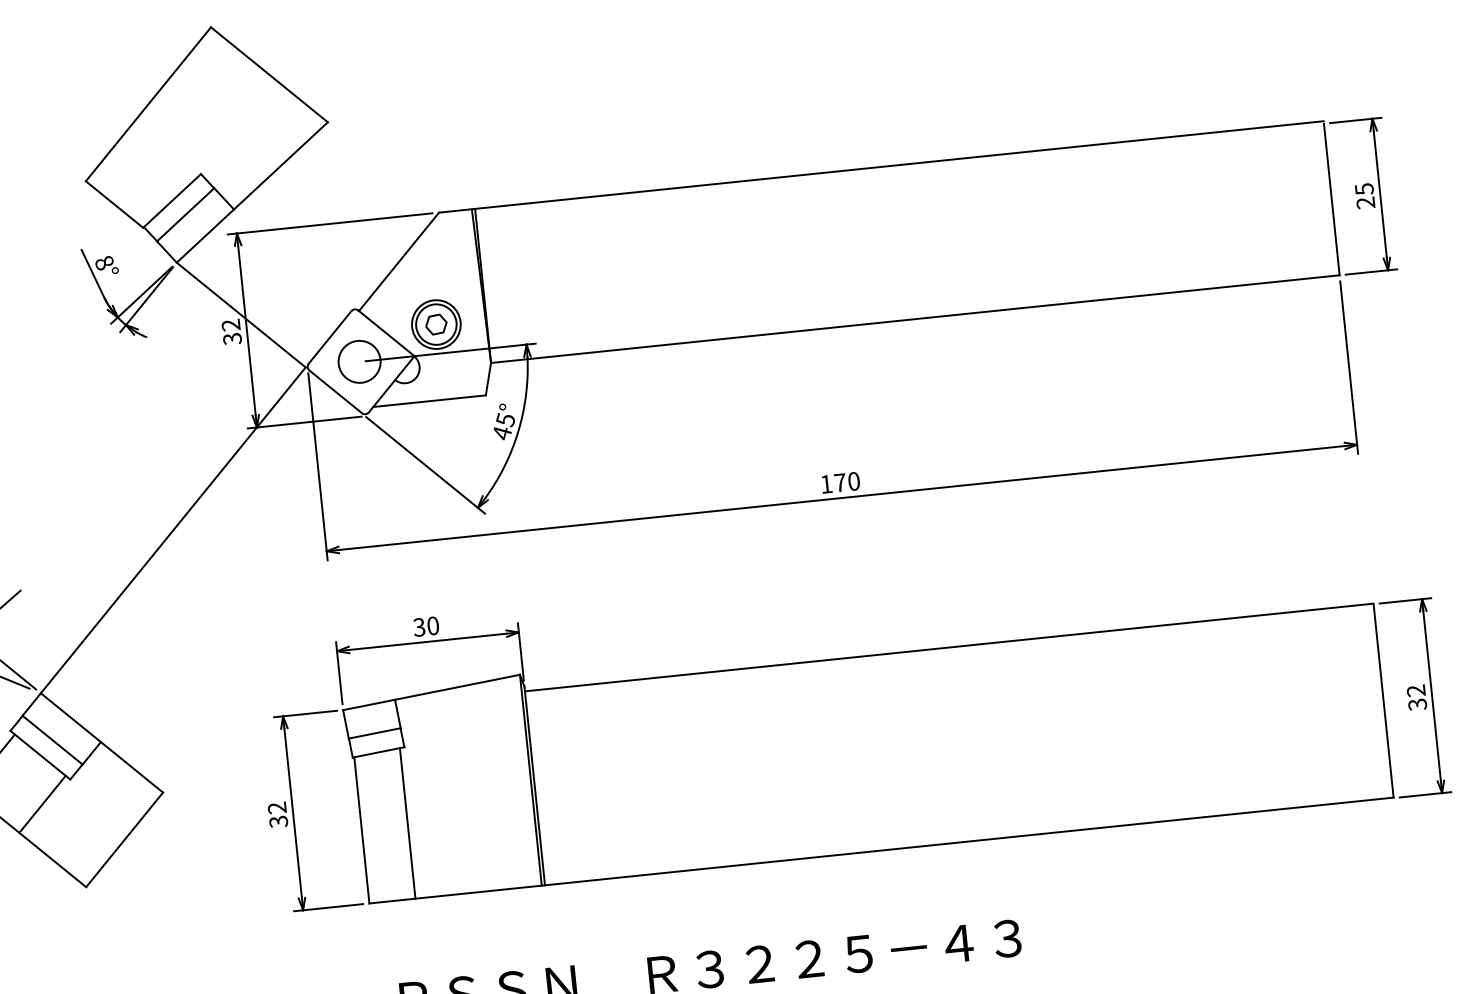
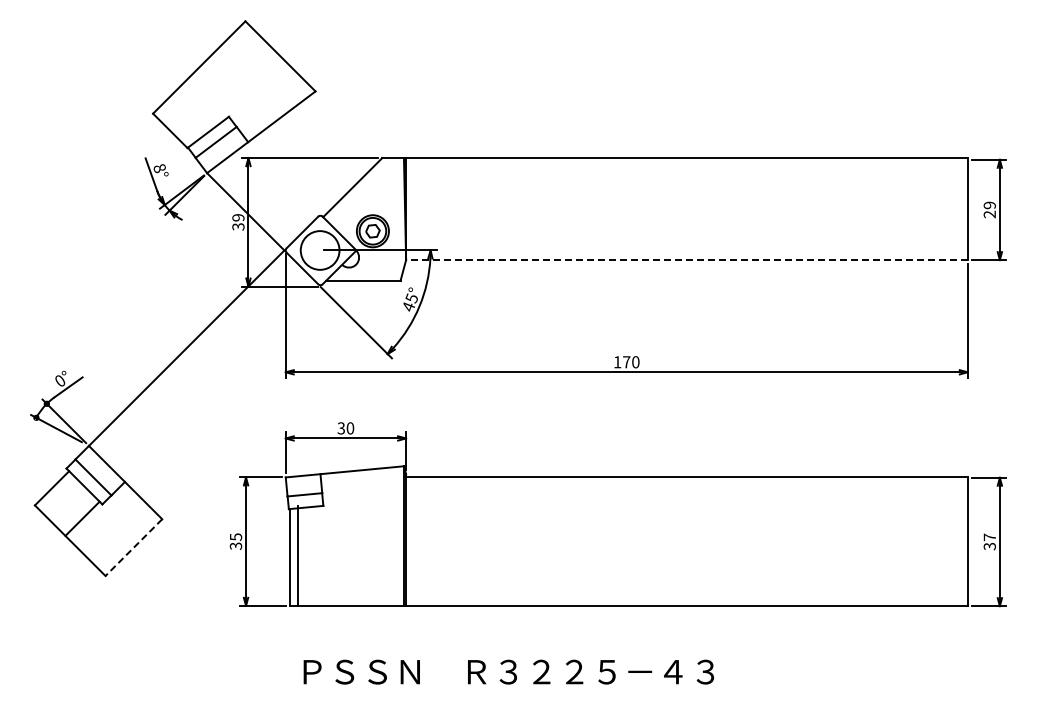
text: (1363, 189) -> (989, 205), 25 -> 29
line: (914, 319) -> (686, 260), solid -> dashed
text: (231, 324) -> (238, 217), 32 -> 39
circle: (358, 361) -> (319, 250), size x1.4
text: (1415, 690) -> (989, 537), 32 -> 37
text: (276, 807) -> (235, 536), 32 -> 35
line: (407, 822) -> (298, 555), moved
line: (124, 839) -> (133, 547), solid -> dashed

